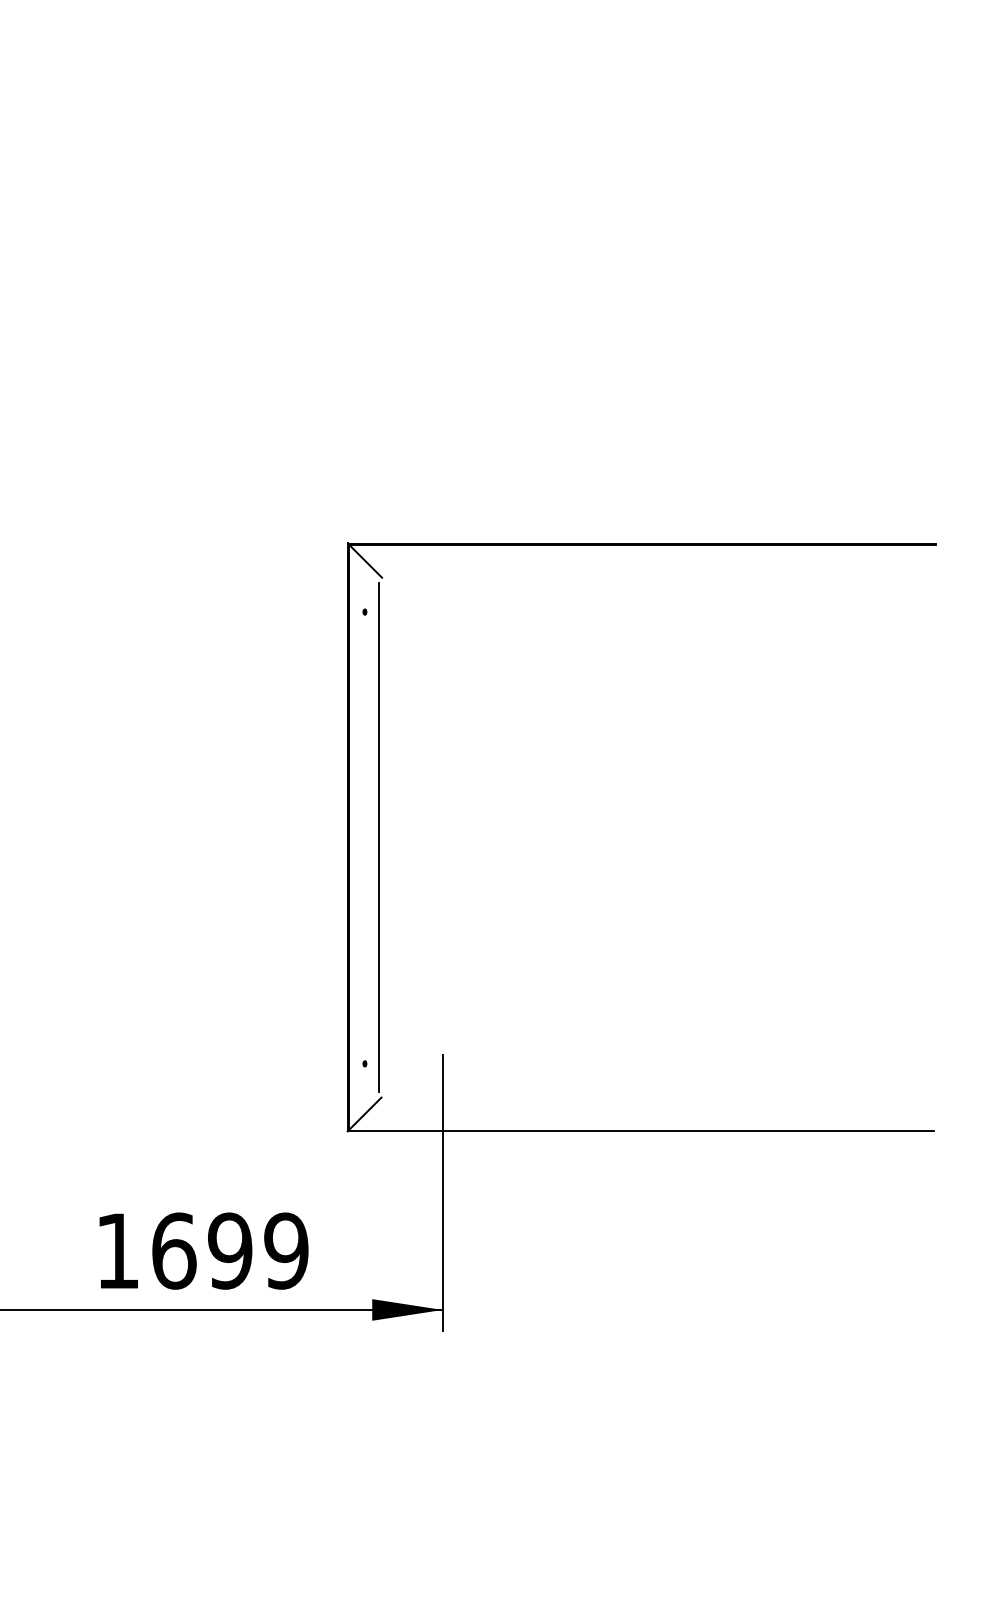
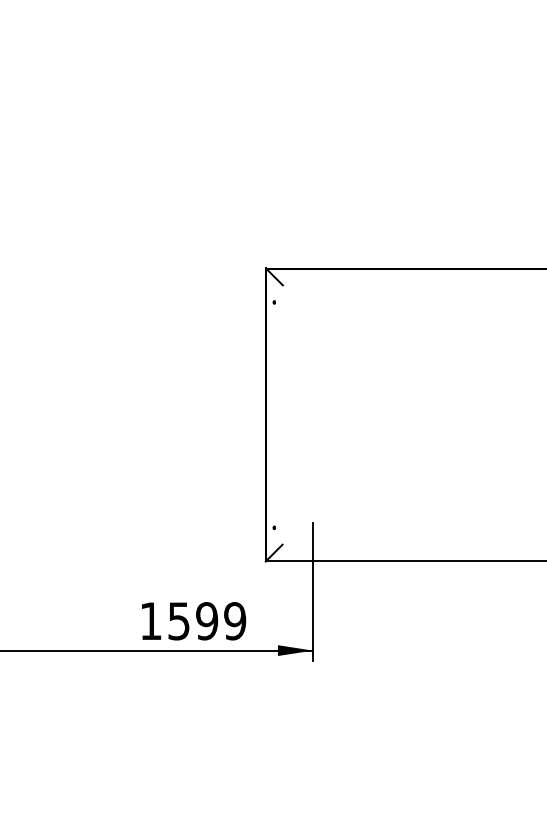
line: (379, 836) -> (281, 414), removed
text: (174, 1251) -> (179, 621), 1699 -> 1599

